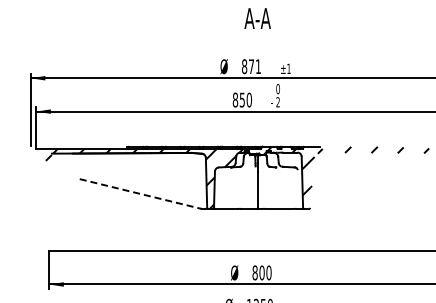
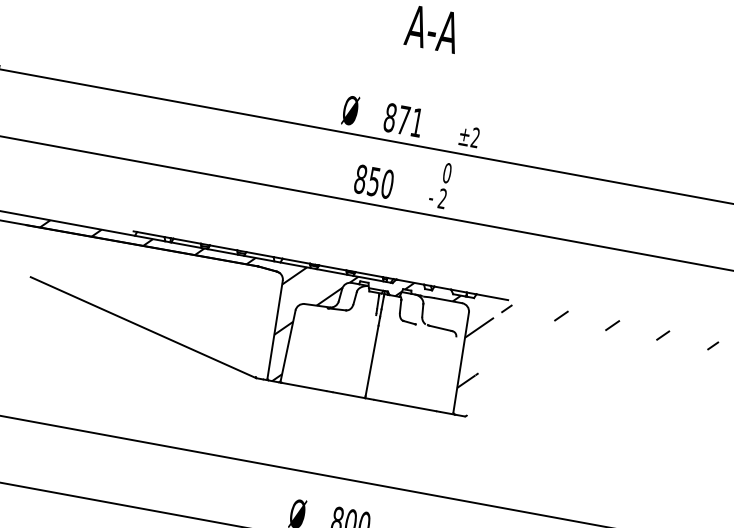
text: (288, 68) -> (474, 136), ±1 -> ±2
line: (140, 194) -> (143, 328), dashed -> solid

